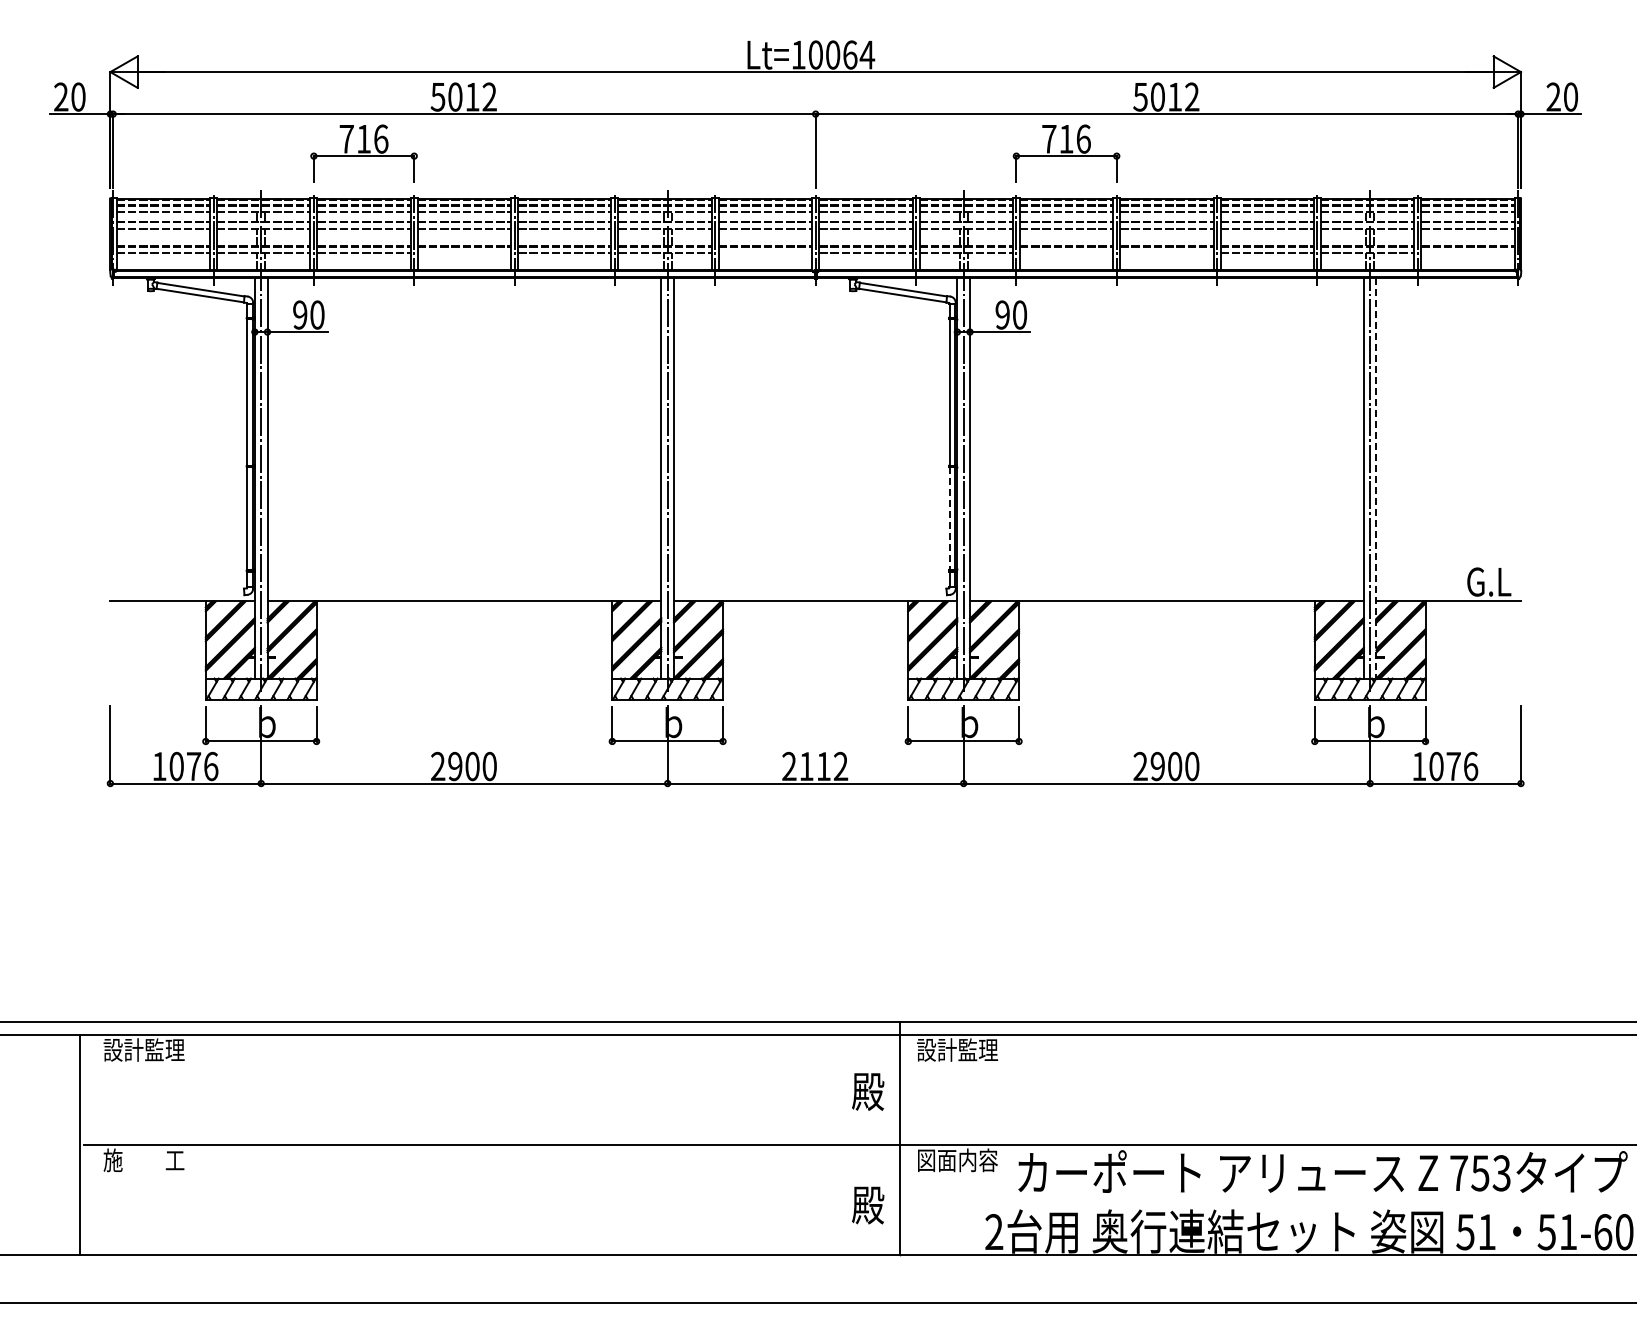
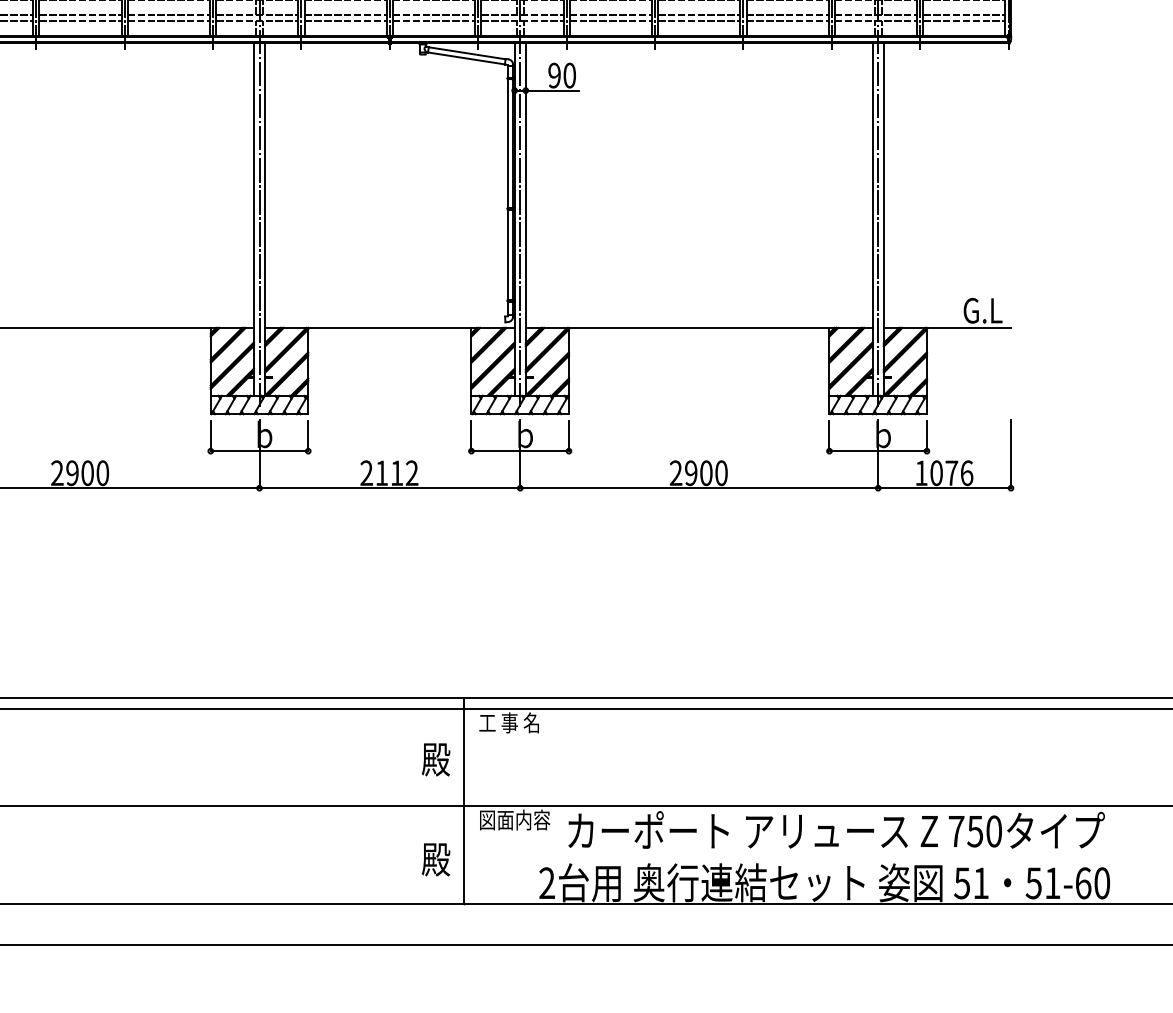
line: (464, 252) -> (80, 20), added
line: (765, 252) -> (345, 20), added
line: (1066, 252) -> (610, 20), added
line: (1166, 252) -> (698, 20), added
line: (1467, 252) -> (963, 20), added
line: (1376, 478) -> (883, 219), dashed -> solid
line: (949, 519) -> (507, 255), dashed -> solid
text: (957, 1049) -> (514, 722), 設計監理 -> 工 事 名
text: (1501, 1173) -> (993, 831), 753 -> 750

